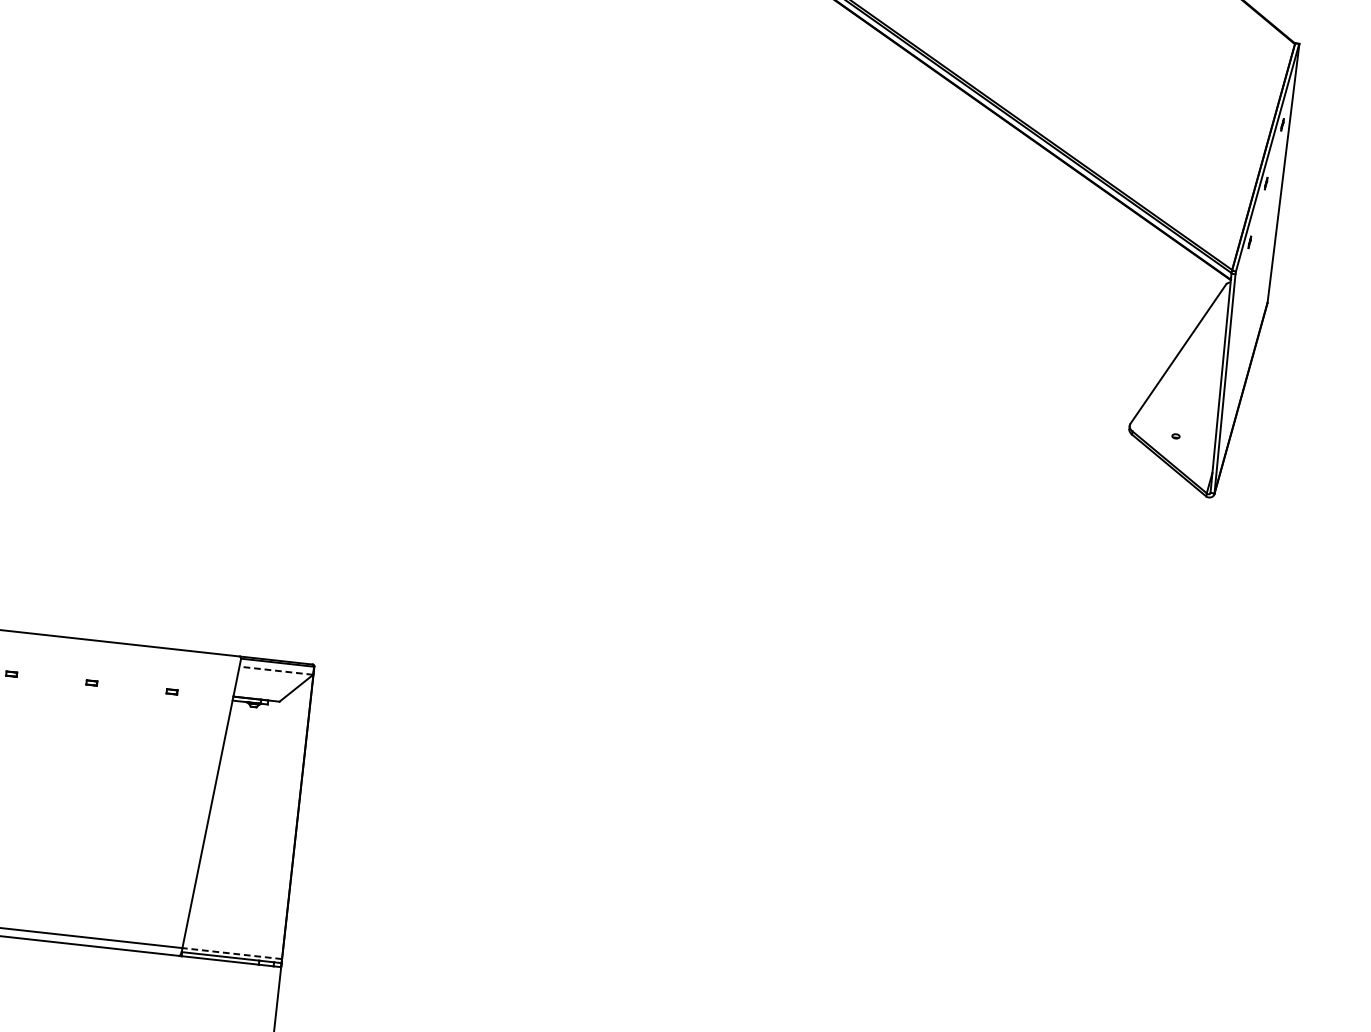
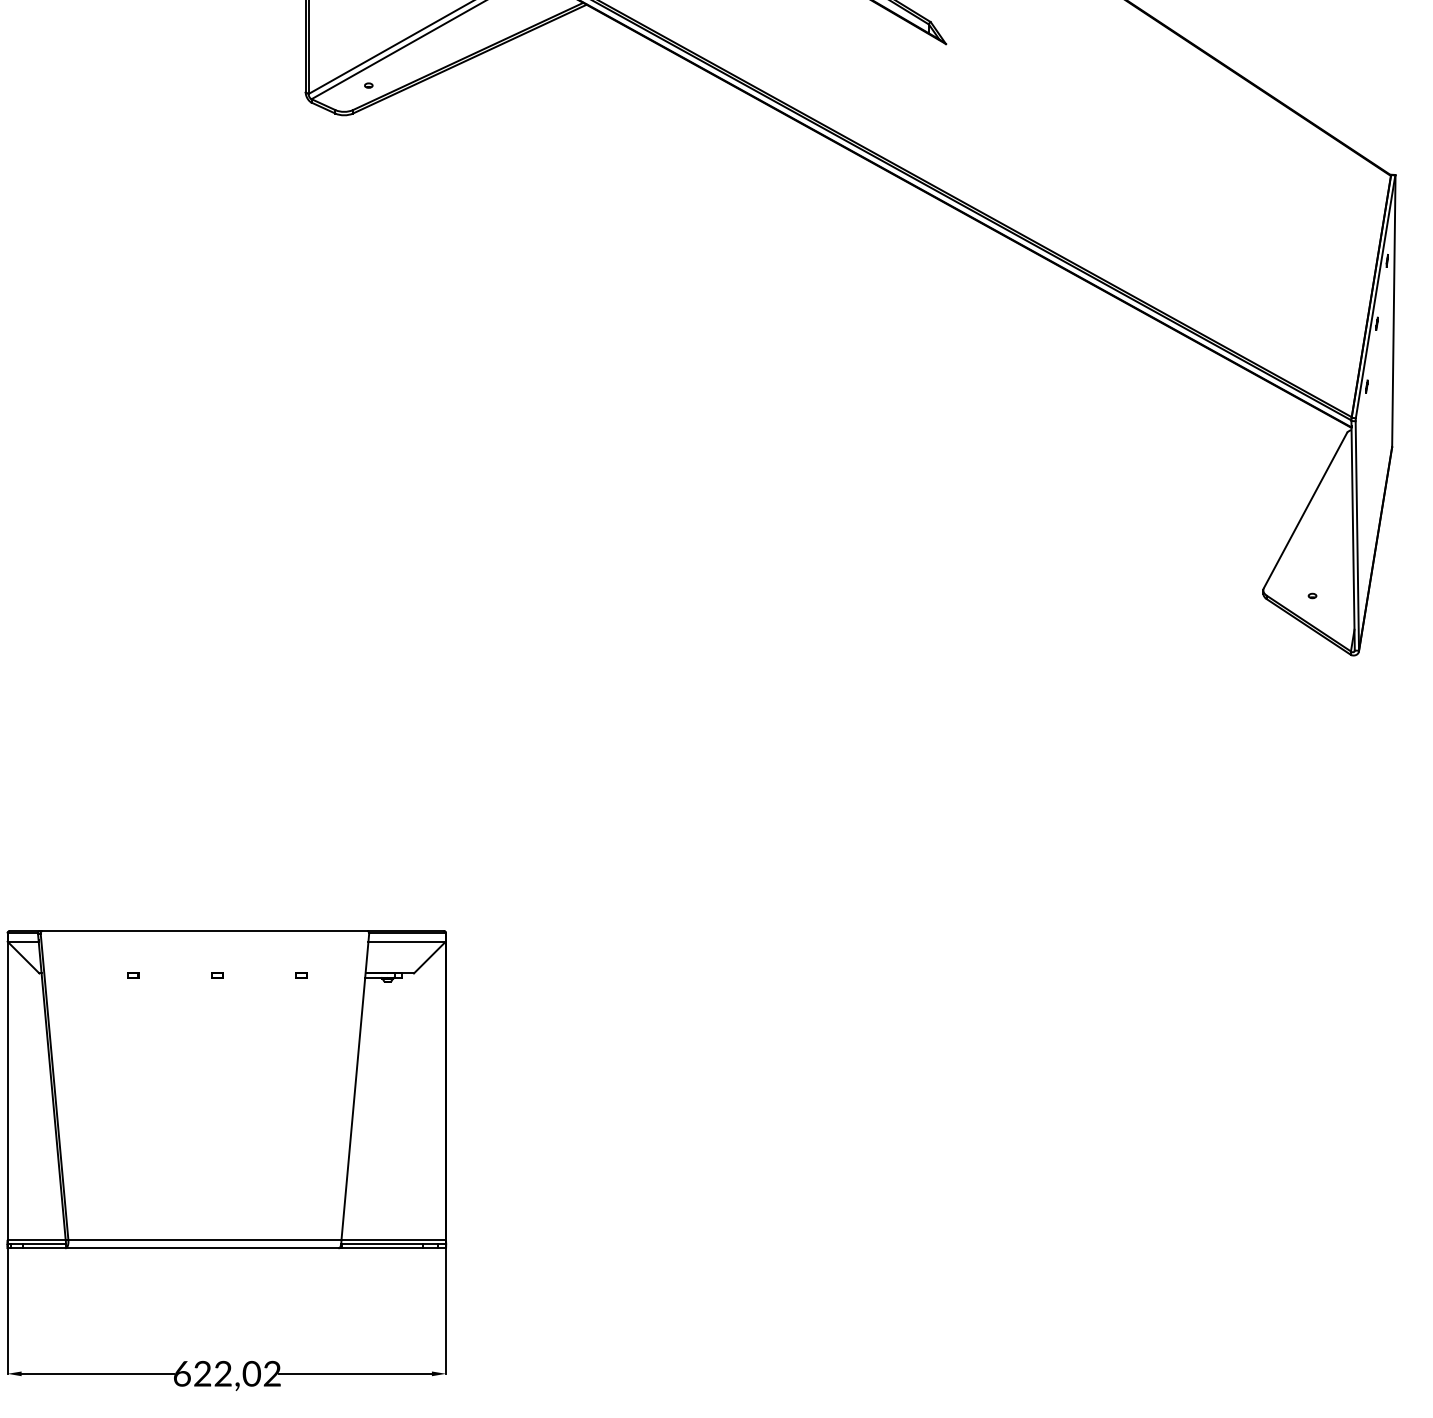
line: (276, 670) -> (407, 941), dashed -> solid
line: (232, 953) -> (393, 1239), dashed -> solid

